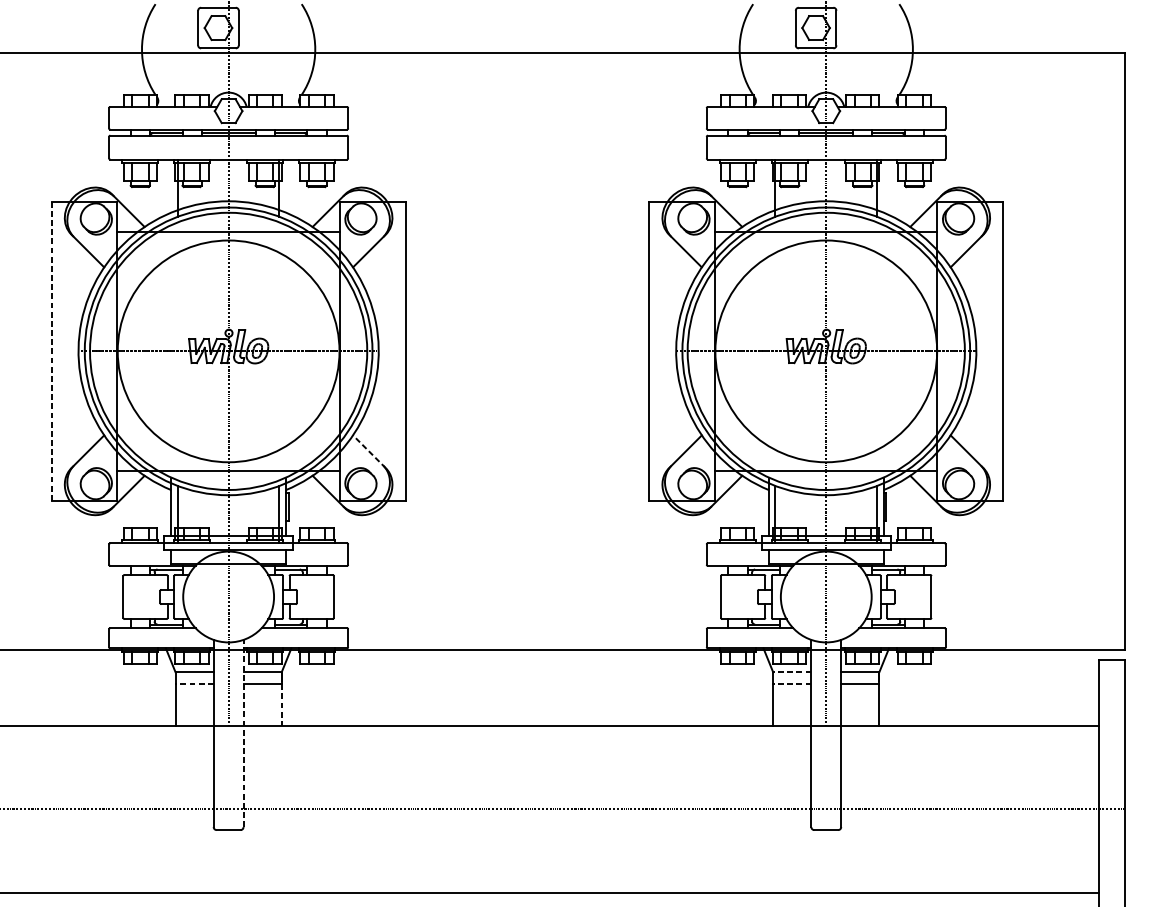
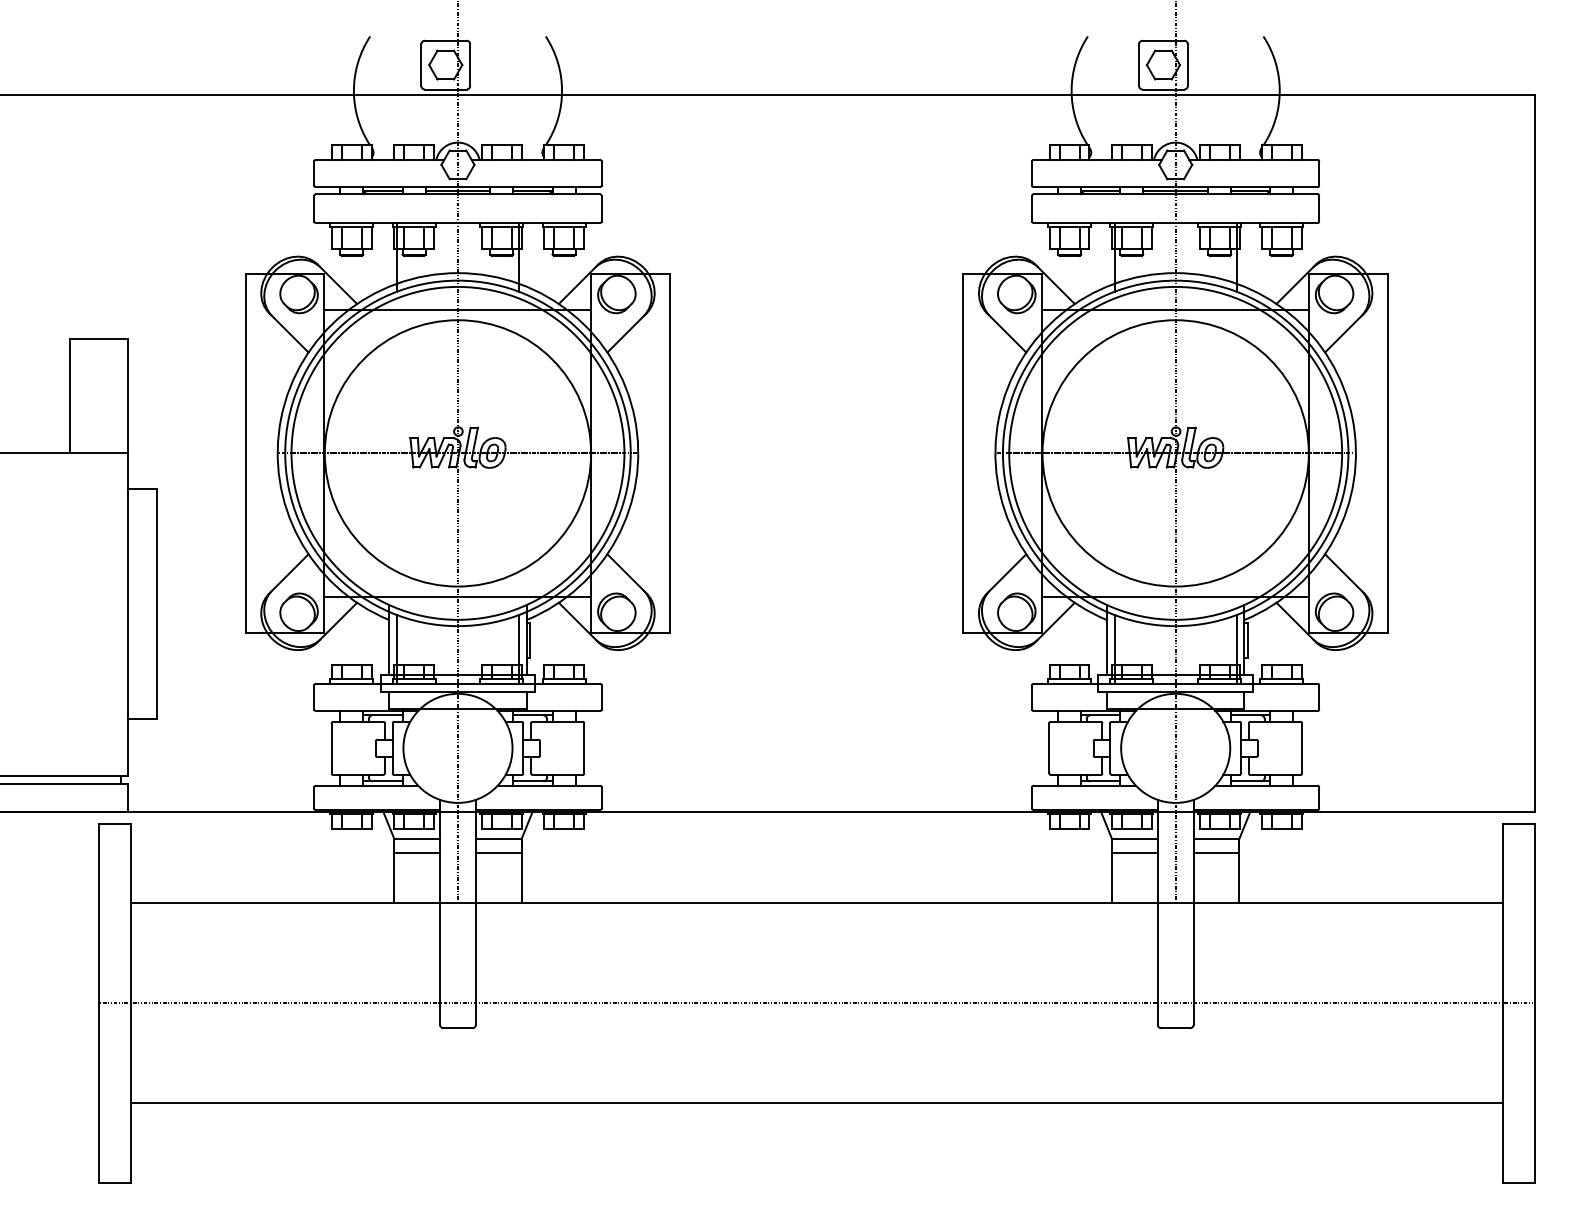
line: (51, 350) -> (245, 452), dashed -> solid
line: (369, 452) -> (627, 574), dashed -> solid
line: (791, 672) -> (1134, 838), dashed -> solid
line: (194, 684) -> (417, 853), dashed -> solid
line: (791, 684) -> (1134, 853), dashed -> solid
line: (281, 704) -> (521, 877), dashed -> solid
line: (243, 732) -> (475, 911), dashed -> solid

